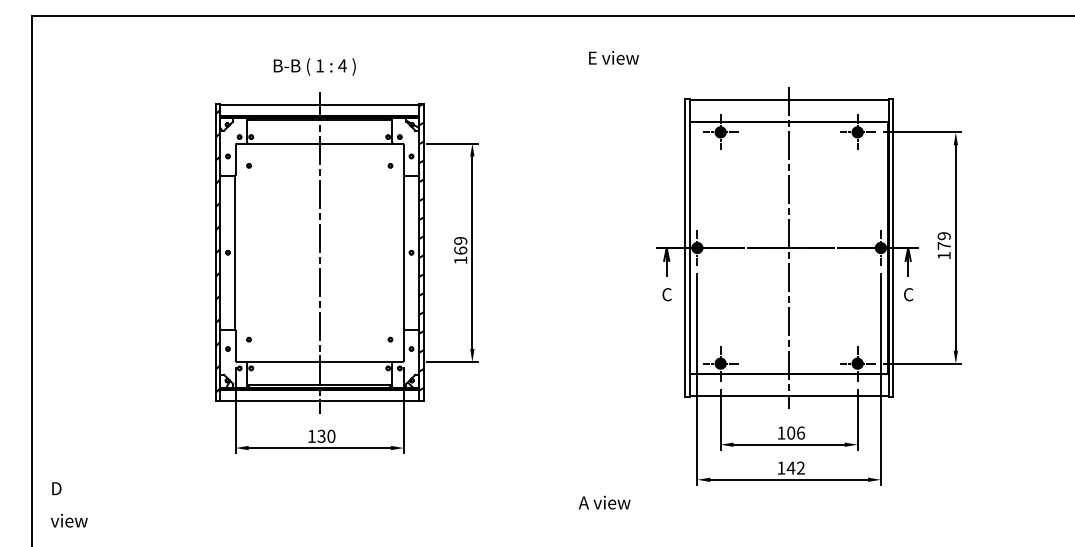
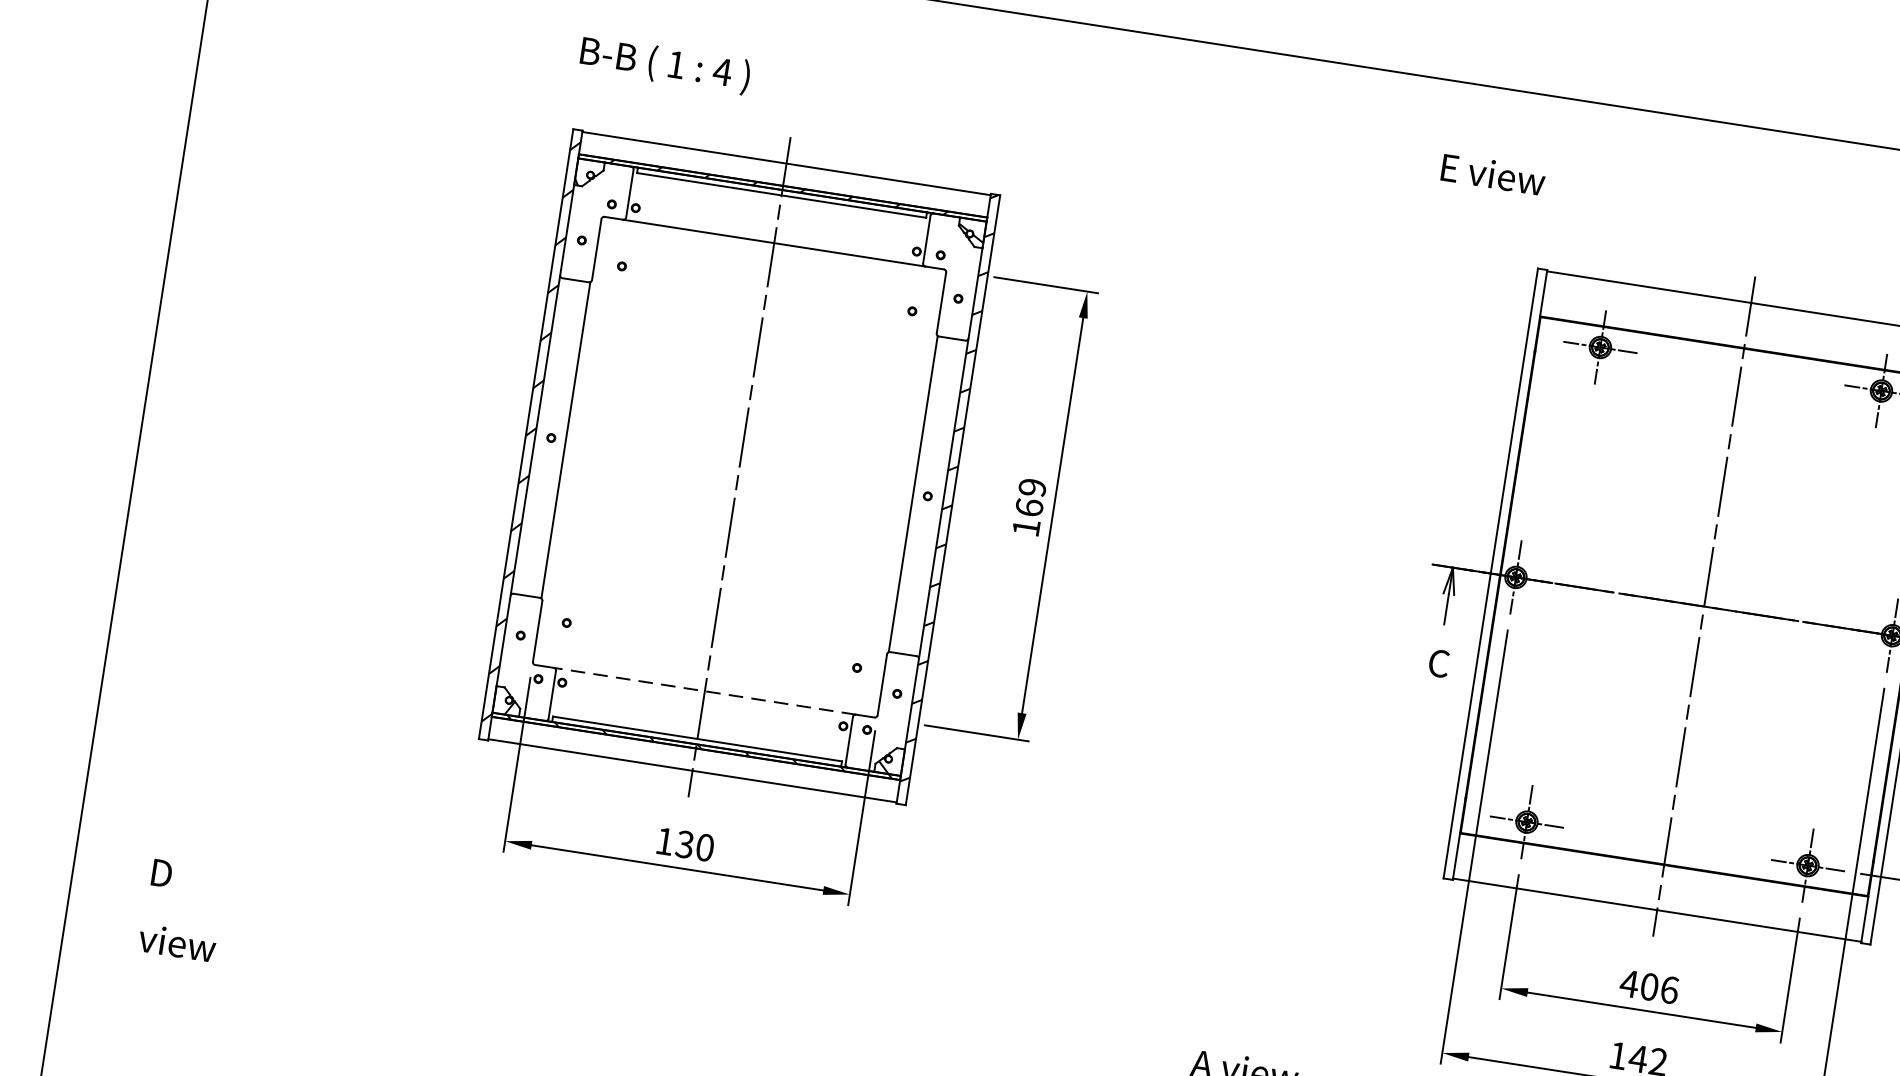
text: (613, 57) -> (1492, 173), moved
text: (314, 66) -> (664, 64), moved
line: (319, 361) -> (704, 690), solid -> dashed
text: (781, 432) -> (1629, 982), 106 -> 406
text: (69, 504) -> (182, 909), moved

